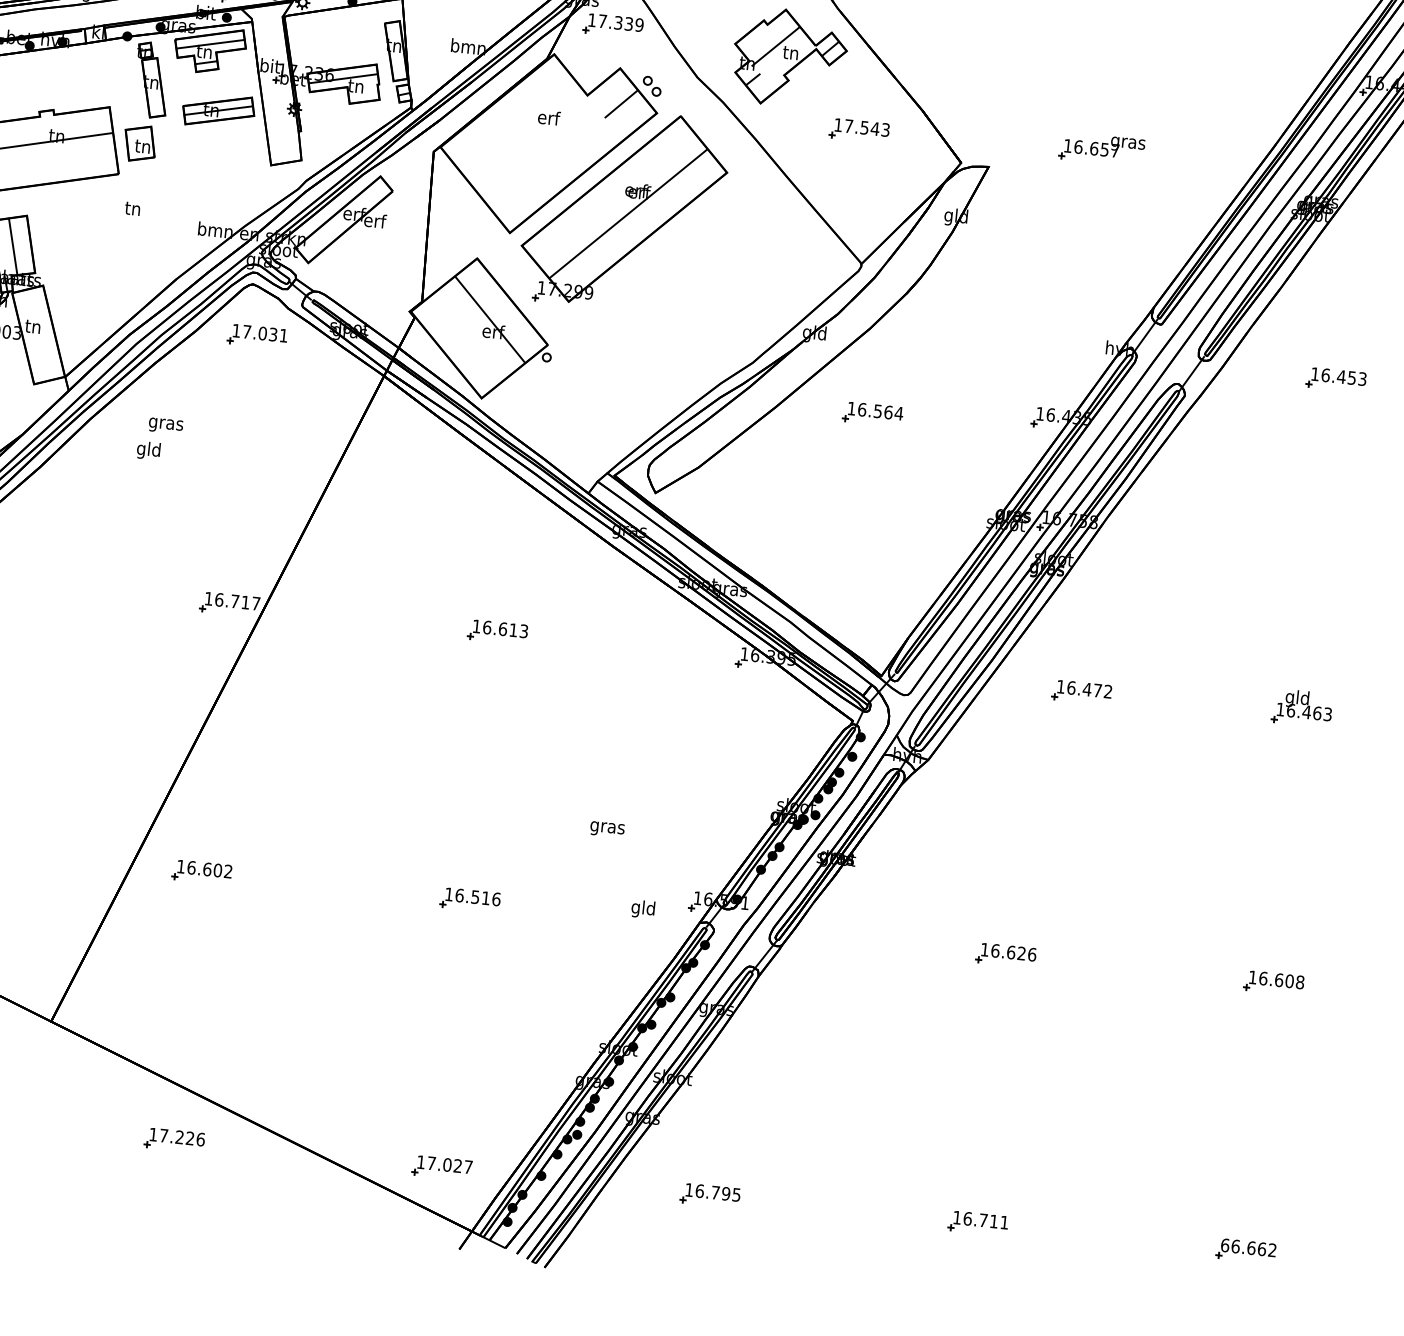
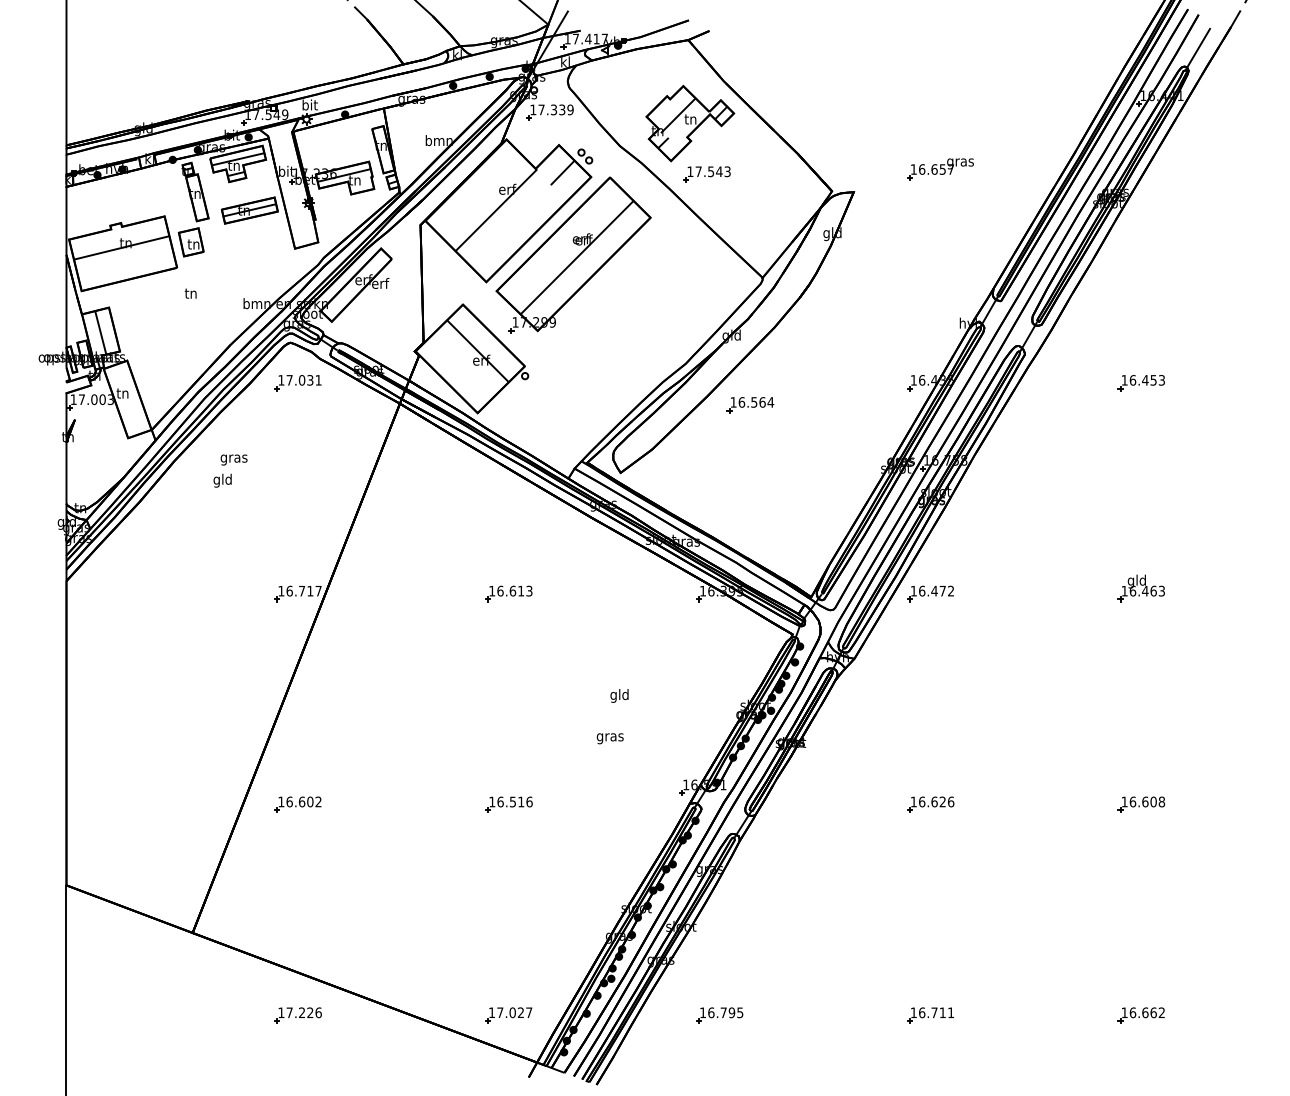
part: (858, 130) -> (706, 174), moved
line: (530, 143) -> (495, 210), added
part: (1334, 380) -> (1140, 383), moved
part: (872, 414) -> (750, 405), moved
part: (1081, 692) -> (930, 593), moved
text: (643, 908) -> (619, 695), moved
text: (1225, 1245) -> (1124, 1012), 66.662 -> 16.662

